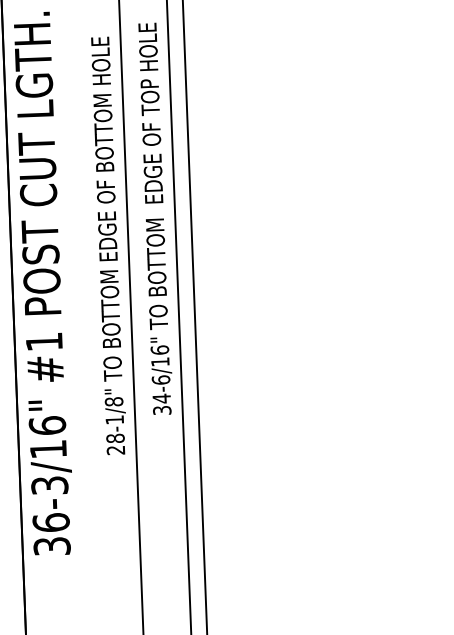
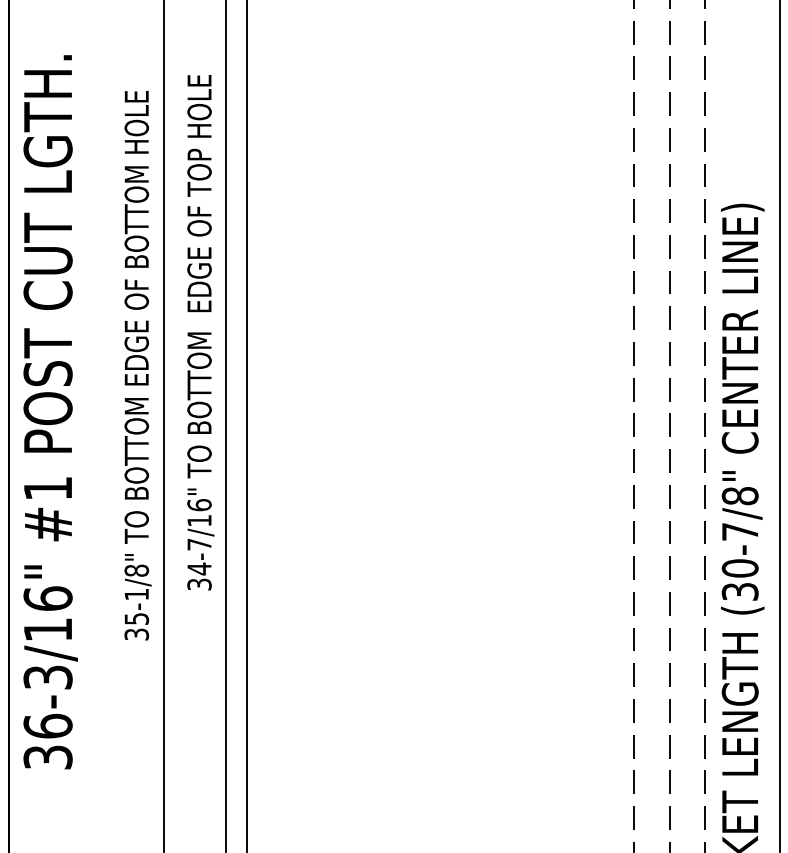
text: (161, 380) -> (199, 544), 34-6/16" -> 34-7/16"
text: (115, 444) -> (136, 626), 28-1/8" -> 35-1/8"

